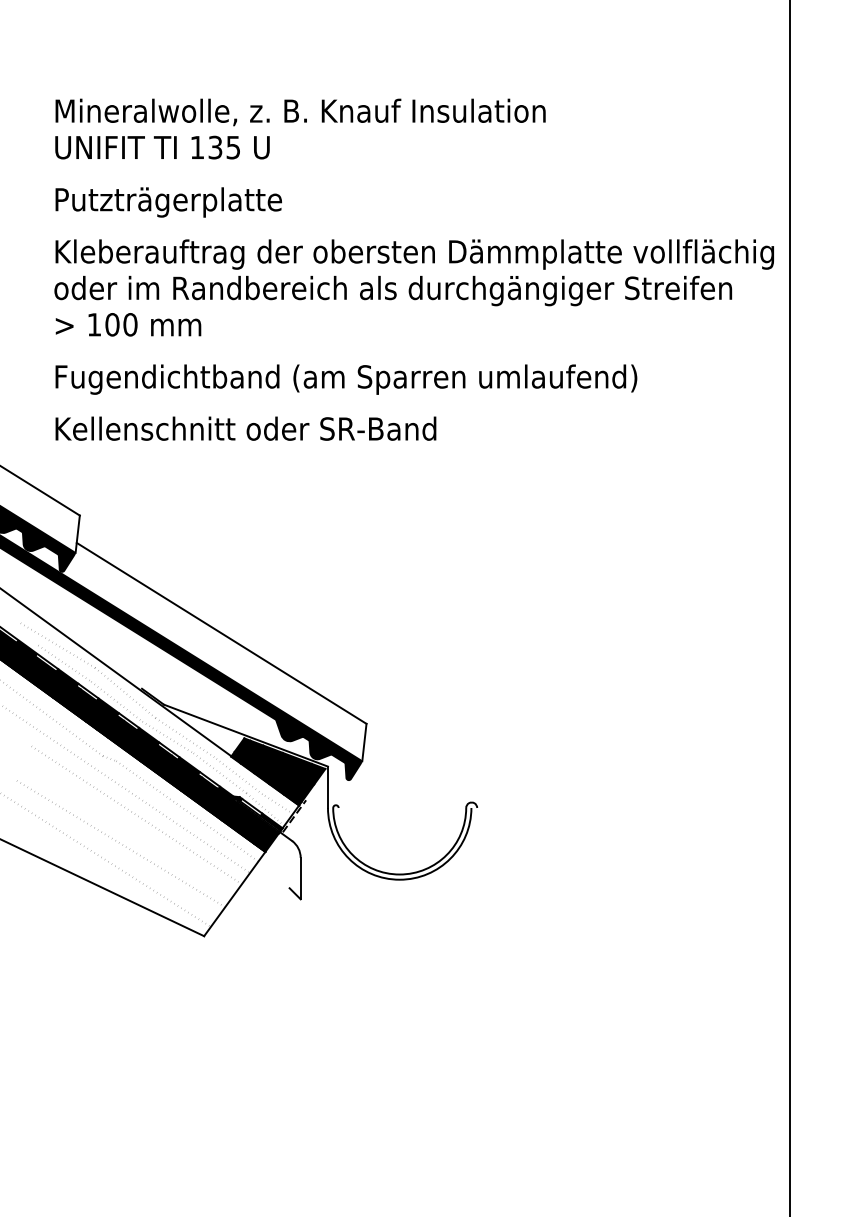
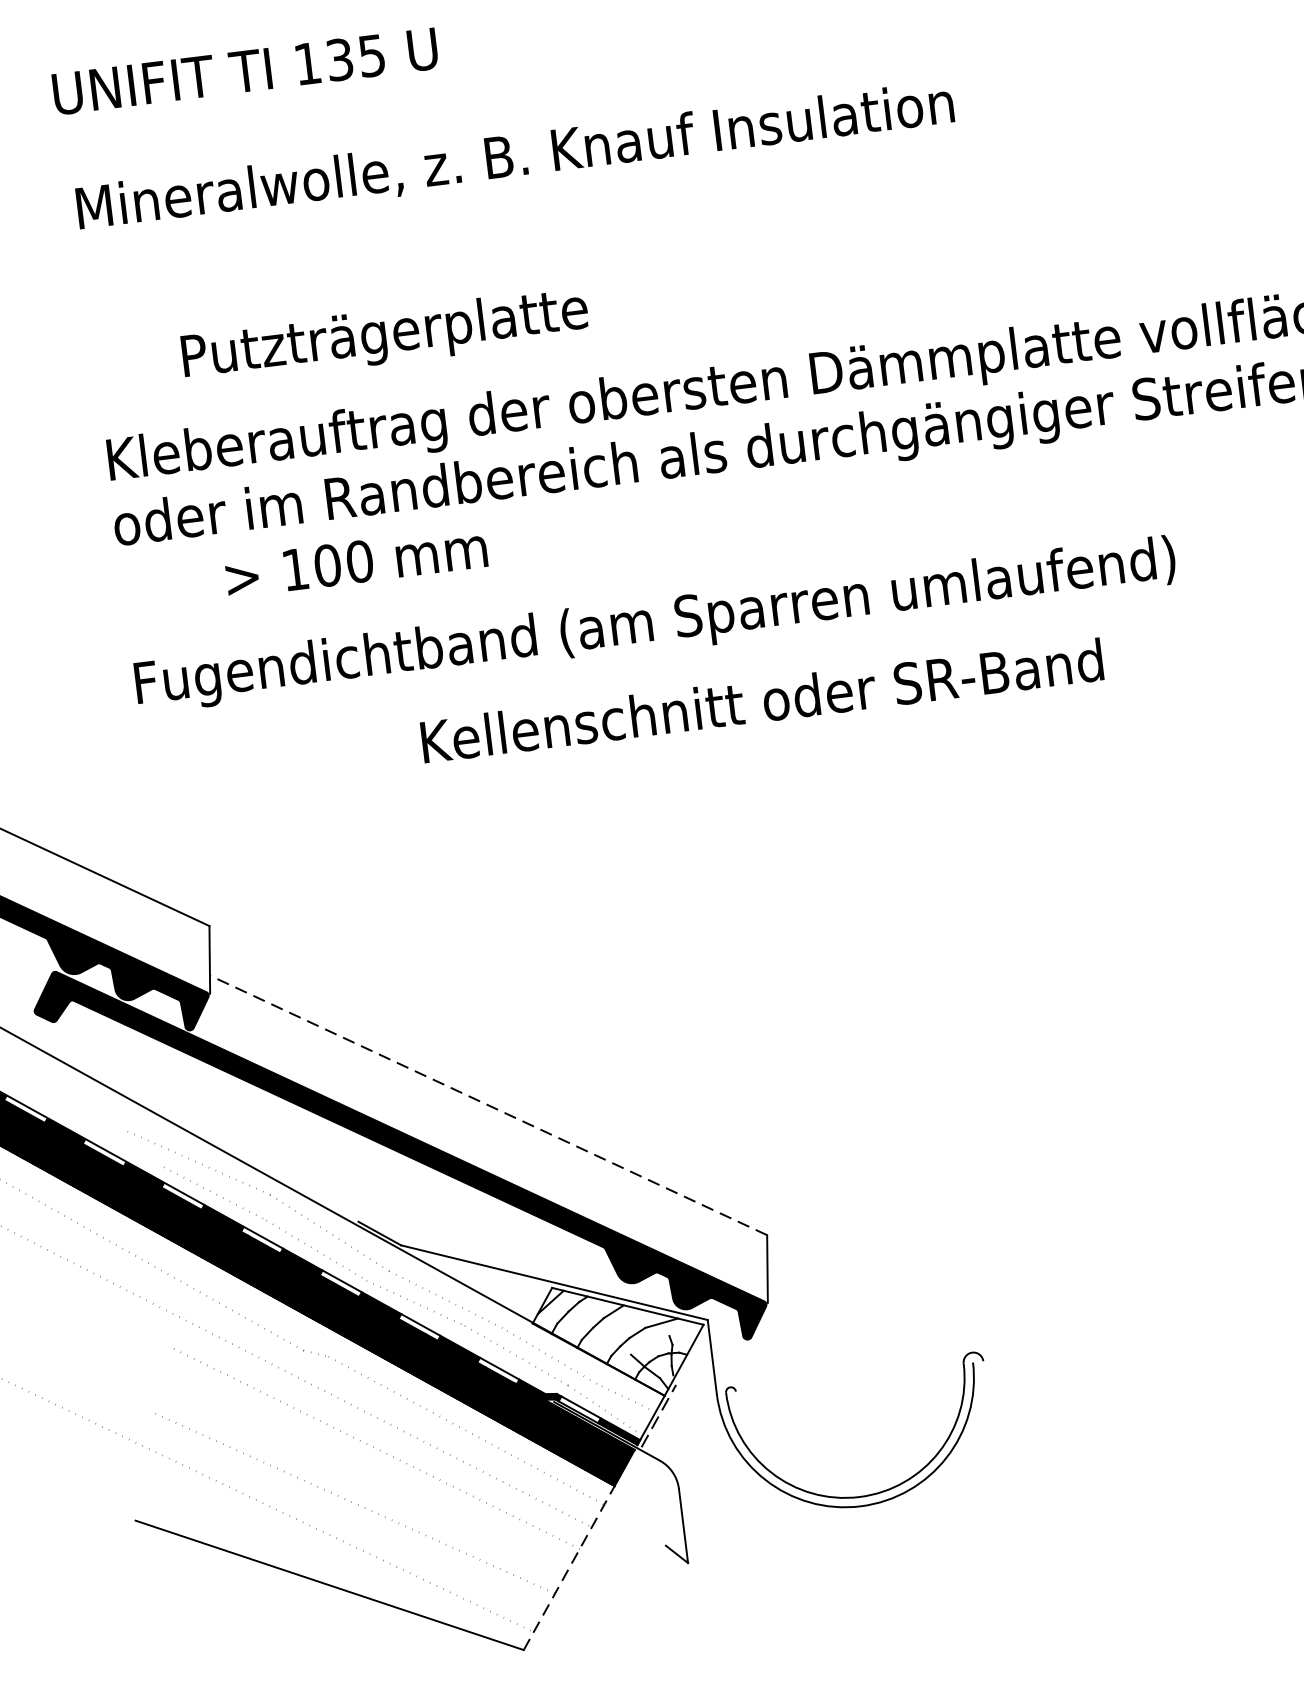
text: (162, 147) -> (245, 71), moved
text: (168, 202) -> (384, 336), moved
text: (128, 324) -> (356, 561), moved
text: (245, 428) -> (761, 700), moved
line: (221, 633) -> (488, 1105), solid -> dashed
fill: (278, 771) -> (620, 1339), removed
line: (235, 893) -> (570, 1566), solid -> dashed

